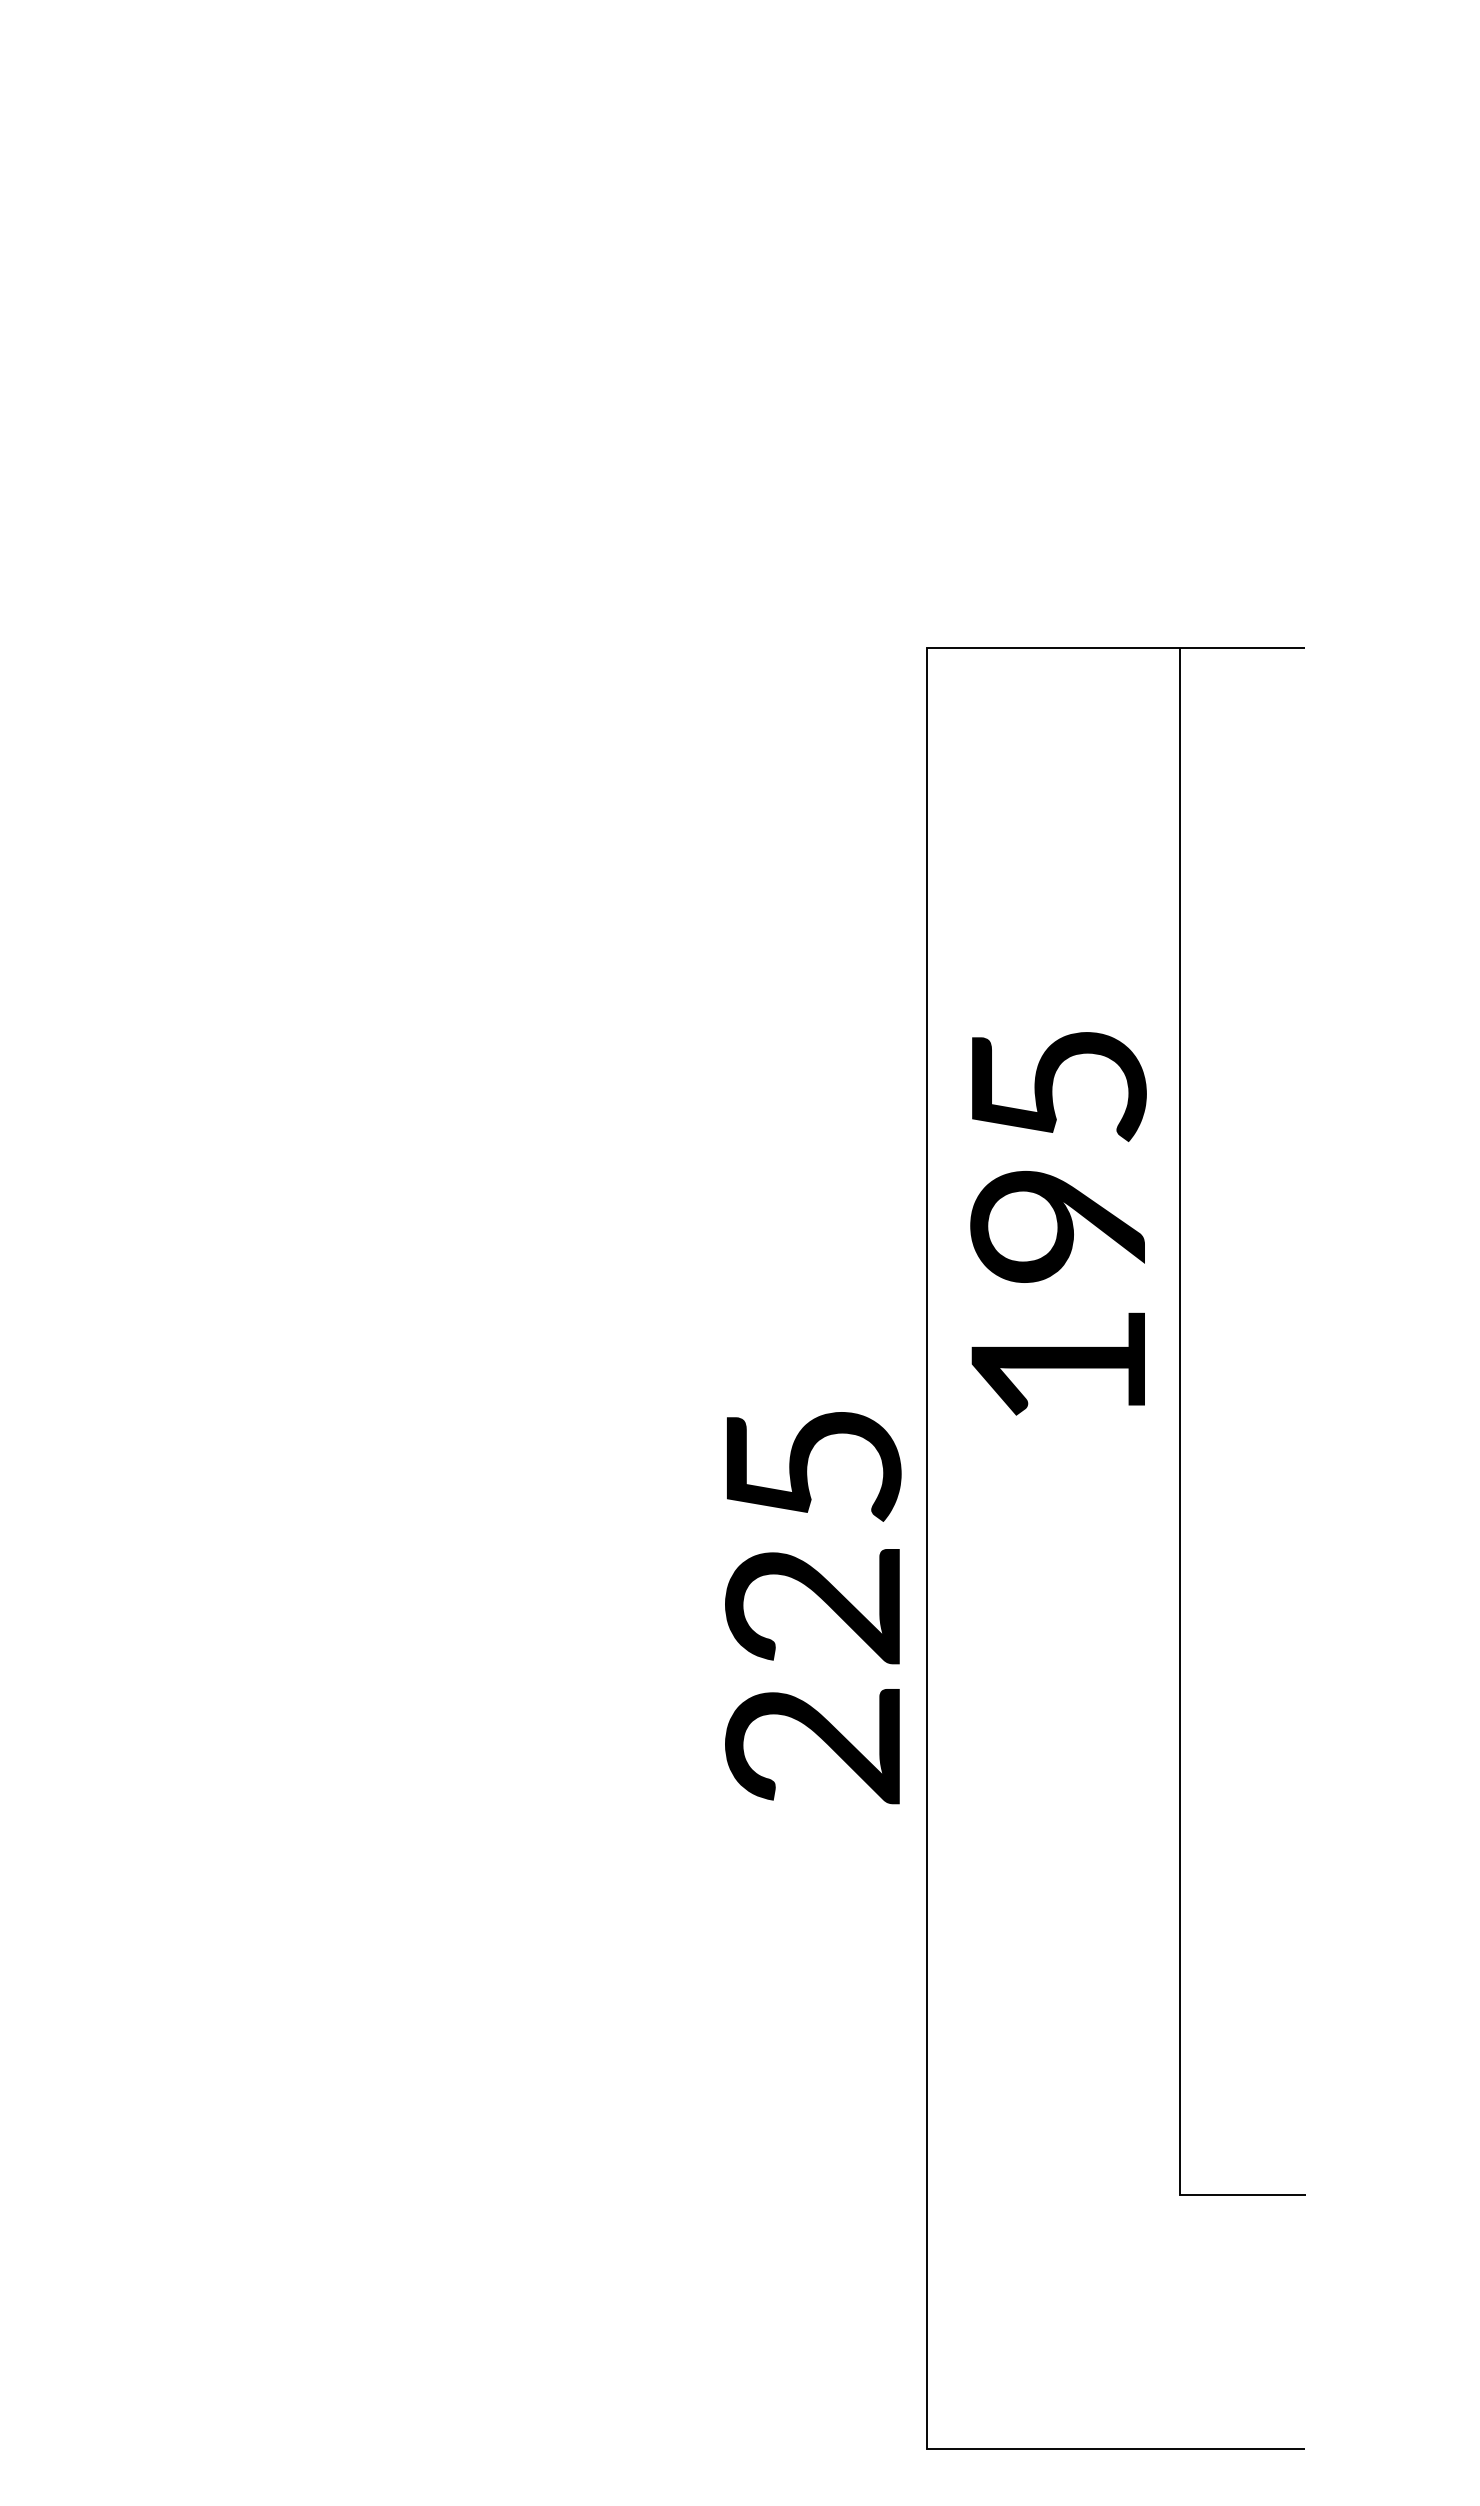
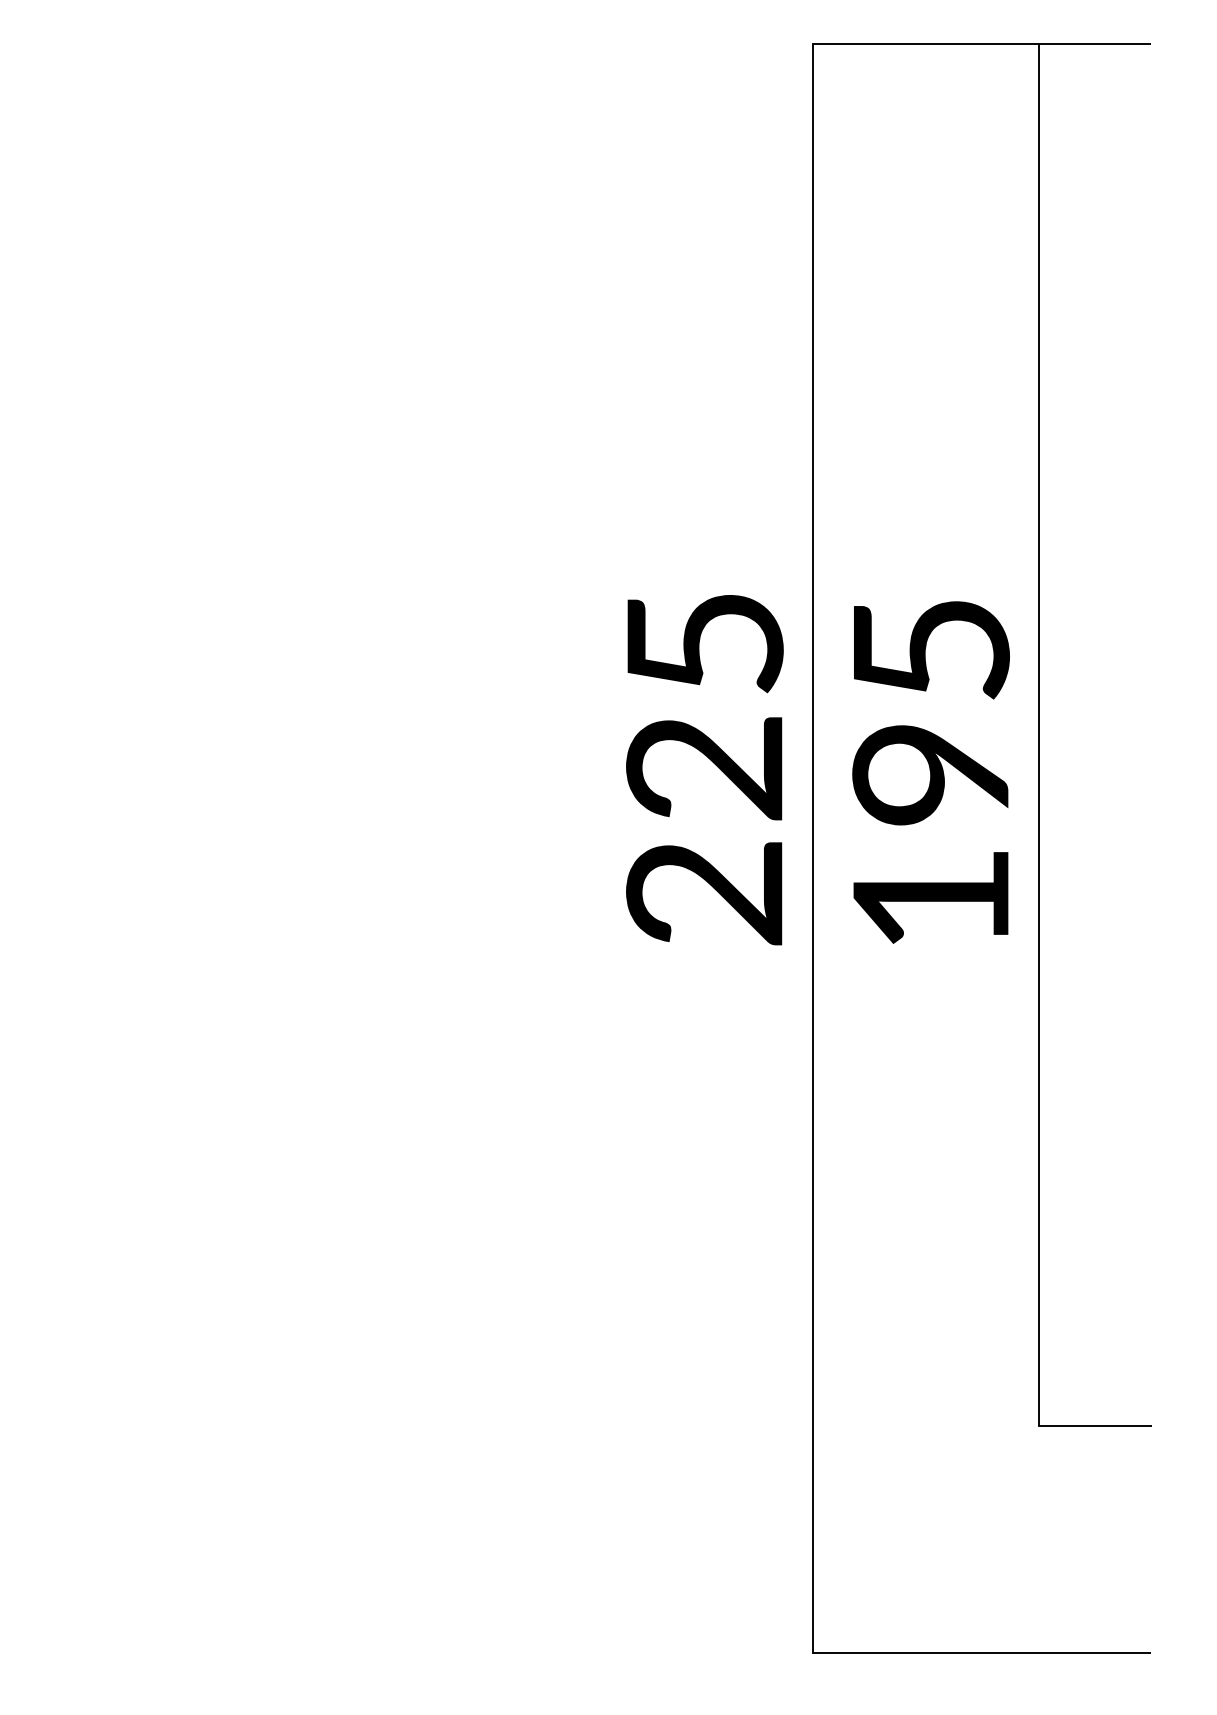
text: (1058, 1223) -> (931, 772), moved
text: (813, 1608) -> (705, 770), moved

